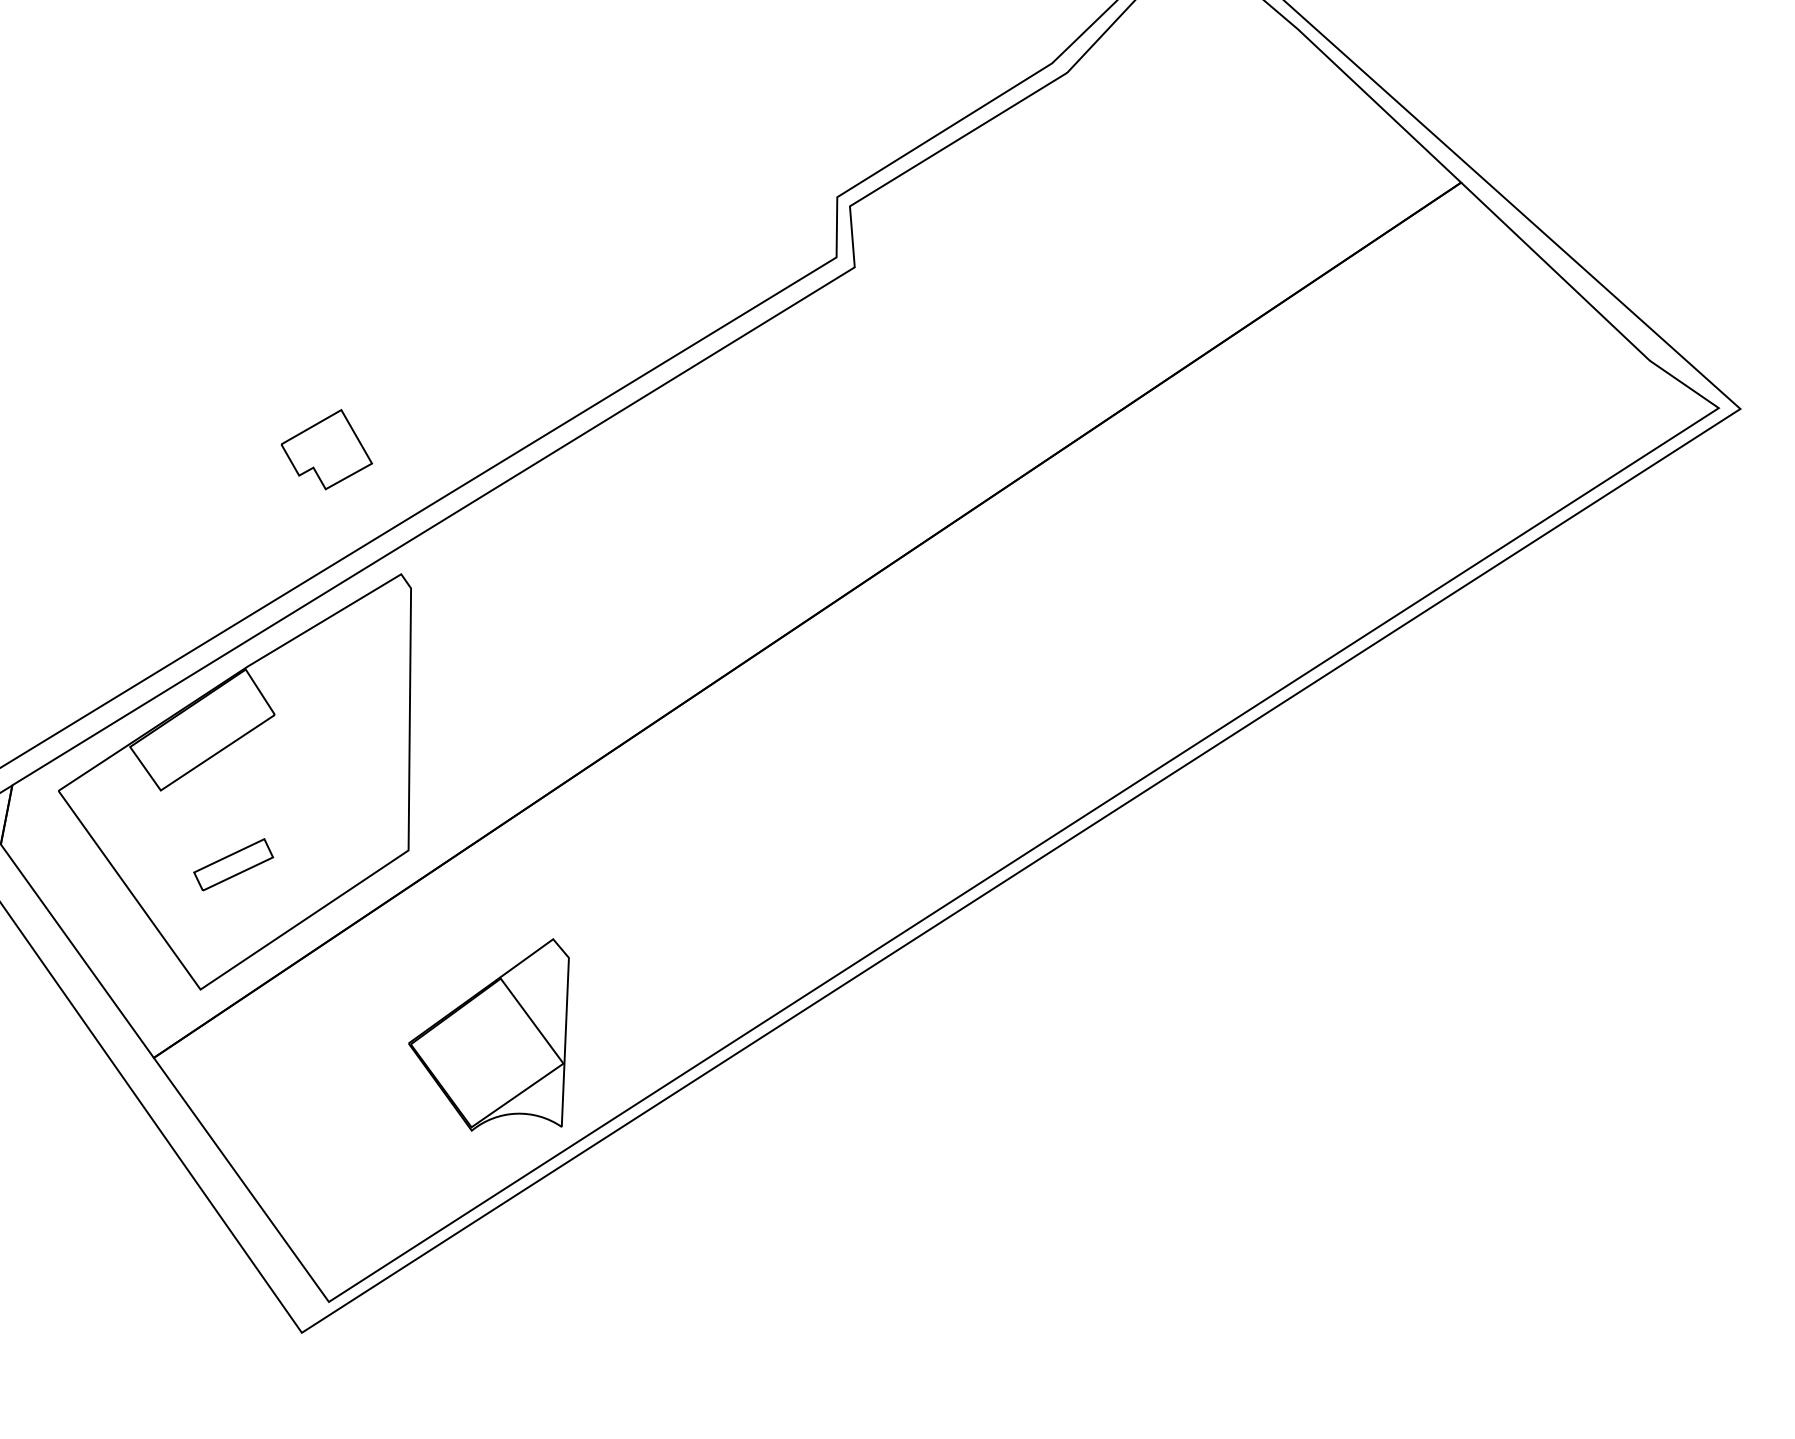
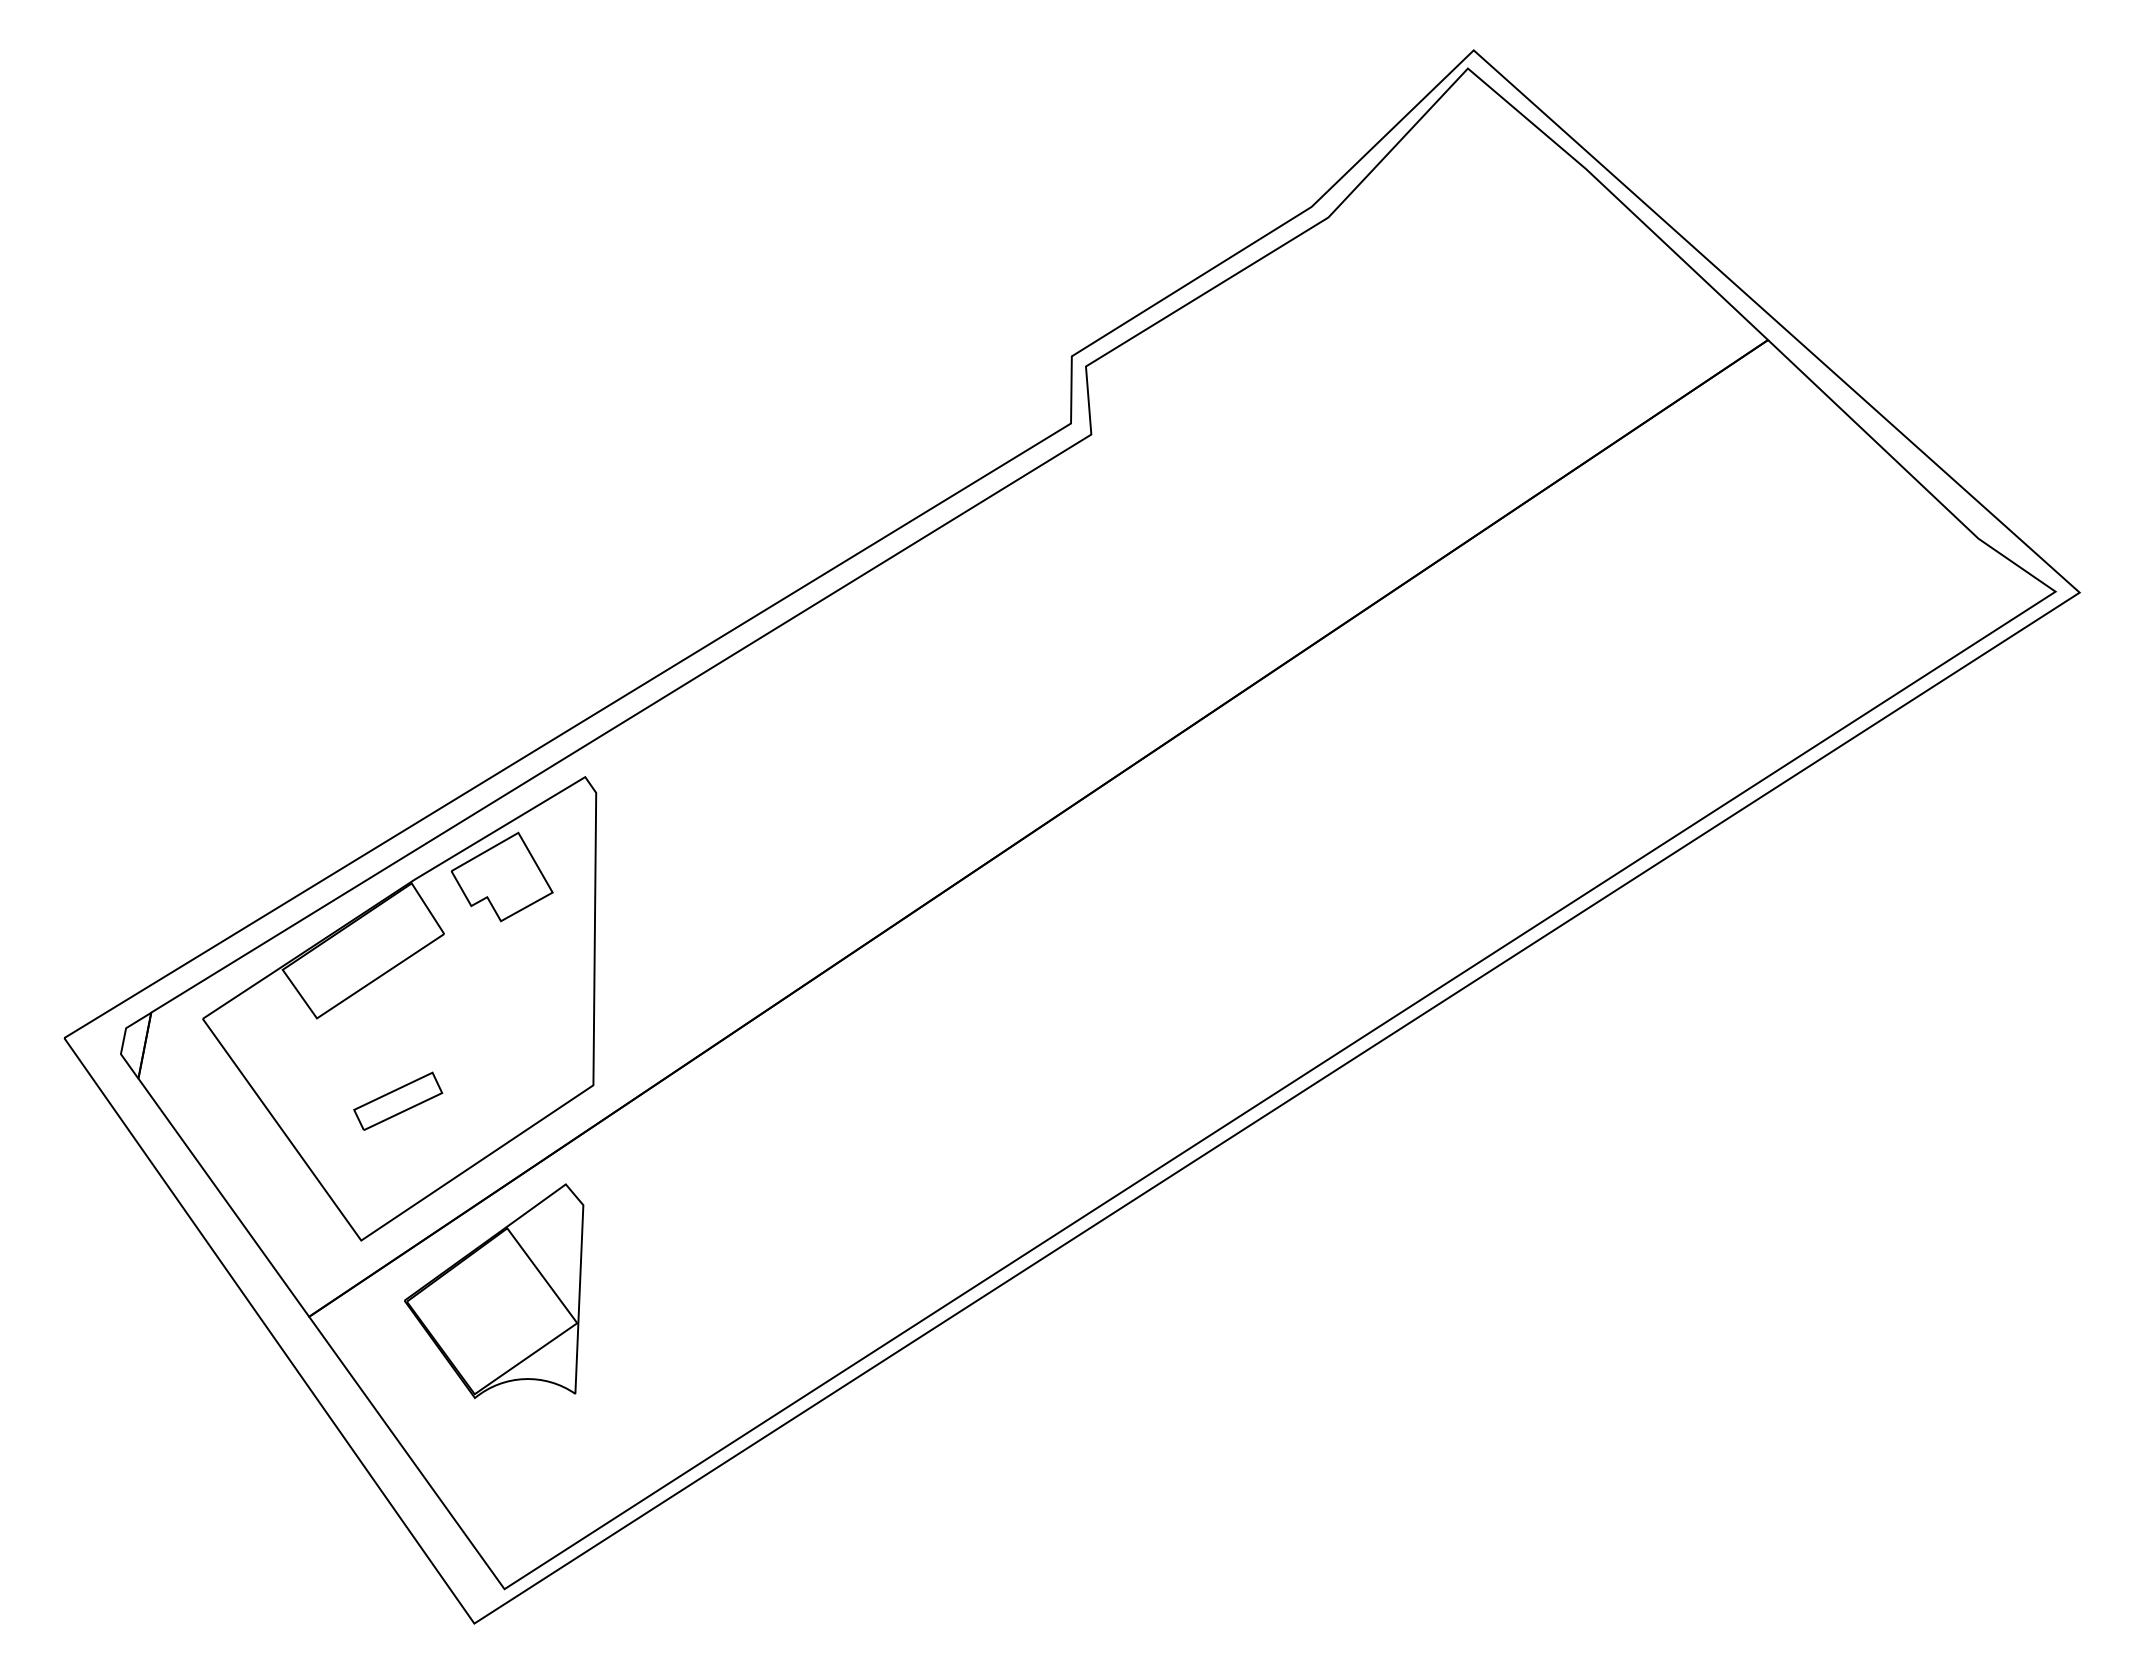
part: (326, 449) -> (501, 876), moved
part: (489, 1035) -> (494, 1291), moved

